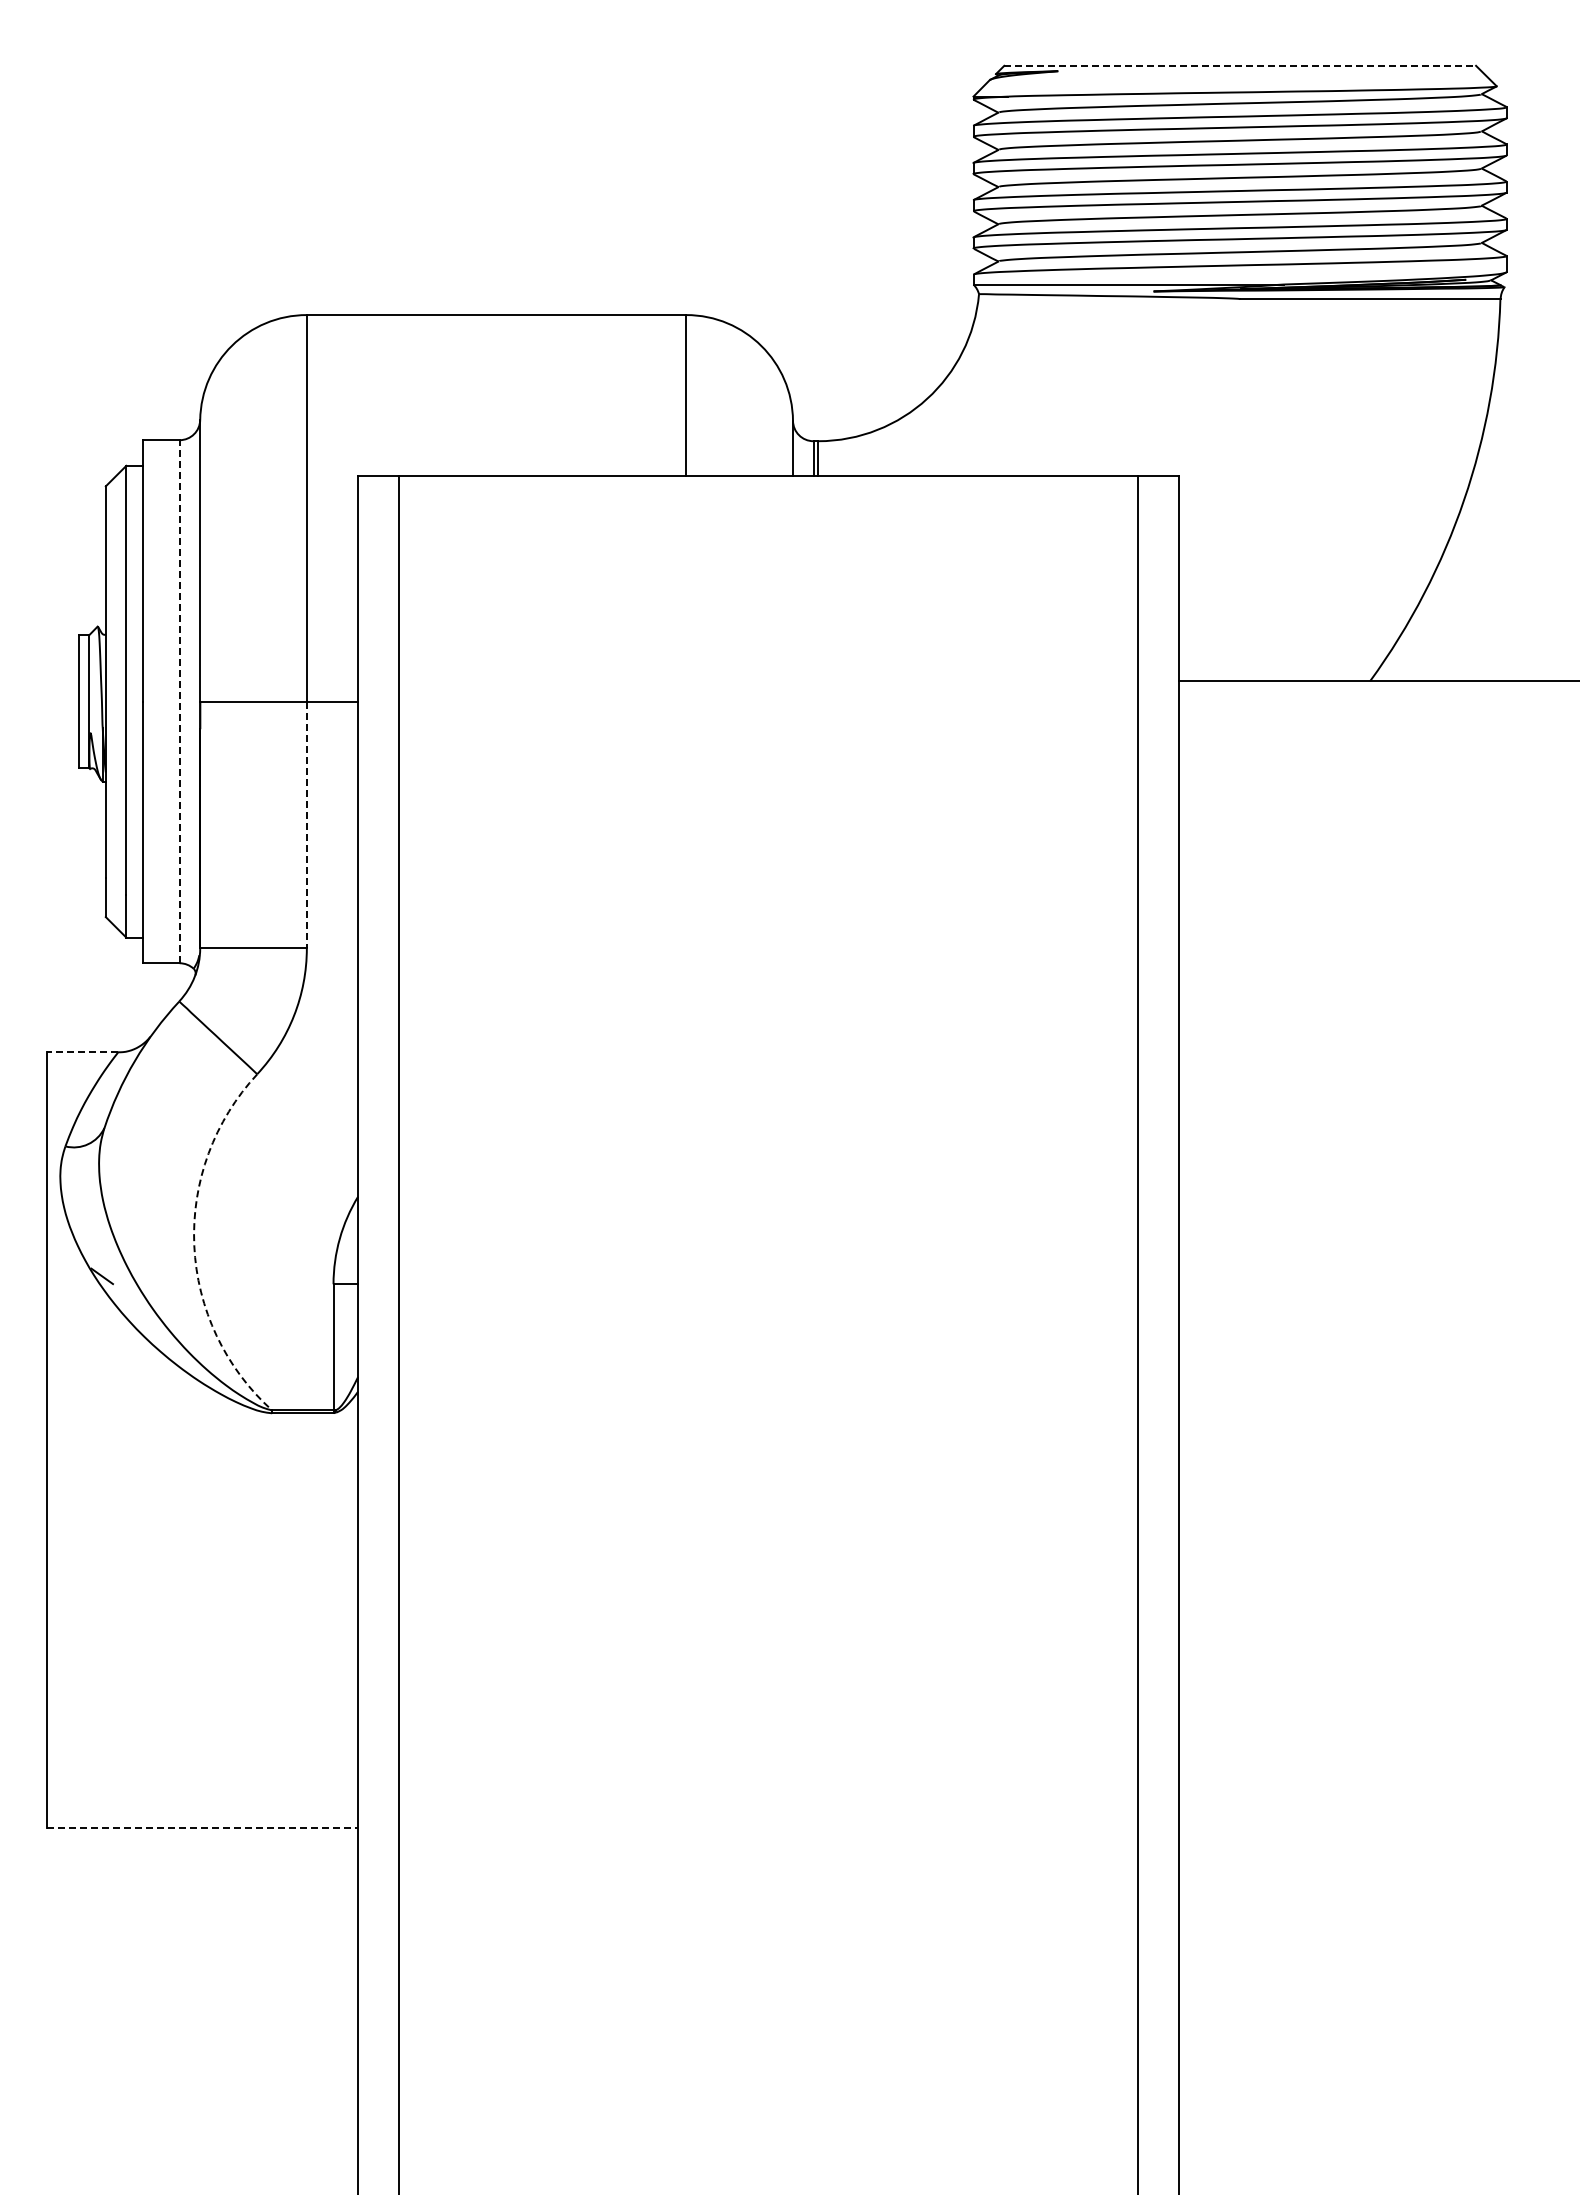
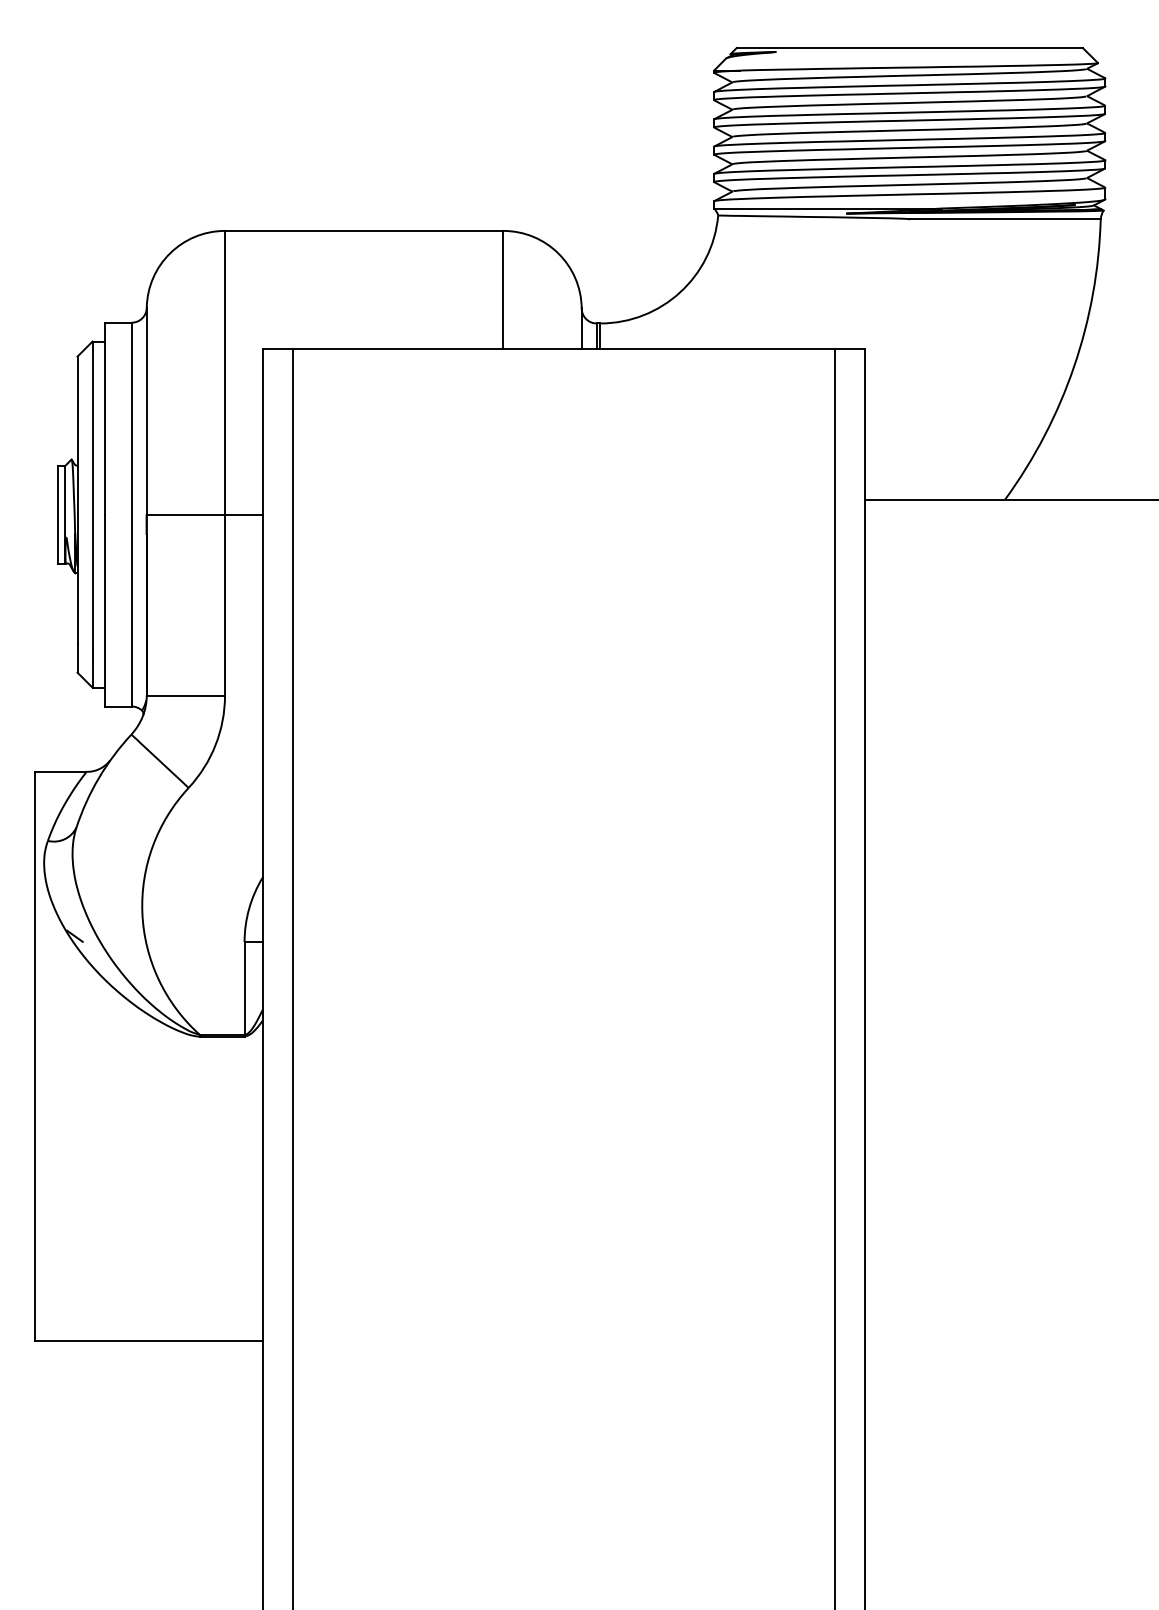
line: (1240, 65) -> (910, 47), dashed -> solid
line: (179, 701) -> (131, 514), dashed -> solid
line: (306, 825) -> (224, 605), dashed -> solid
line: (82, 1052) -> (60, 771), dashed -> solid
arc: (194, 1245) -> (142, 913), dashed -> solid
line: (203, 1827) -> (149, 1340), dashed -> solid

